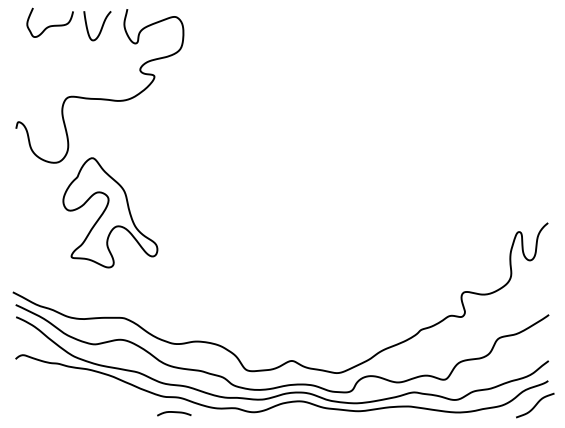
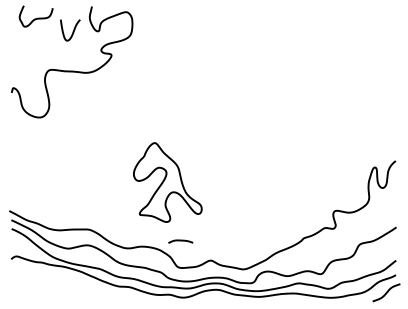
curve: (100, 28) -> (72, 32), moved
part: (110, 212) -> (167, 182), moved
curve: (174, 412) -> (180, 240), moved

